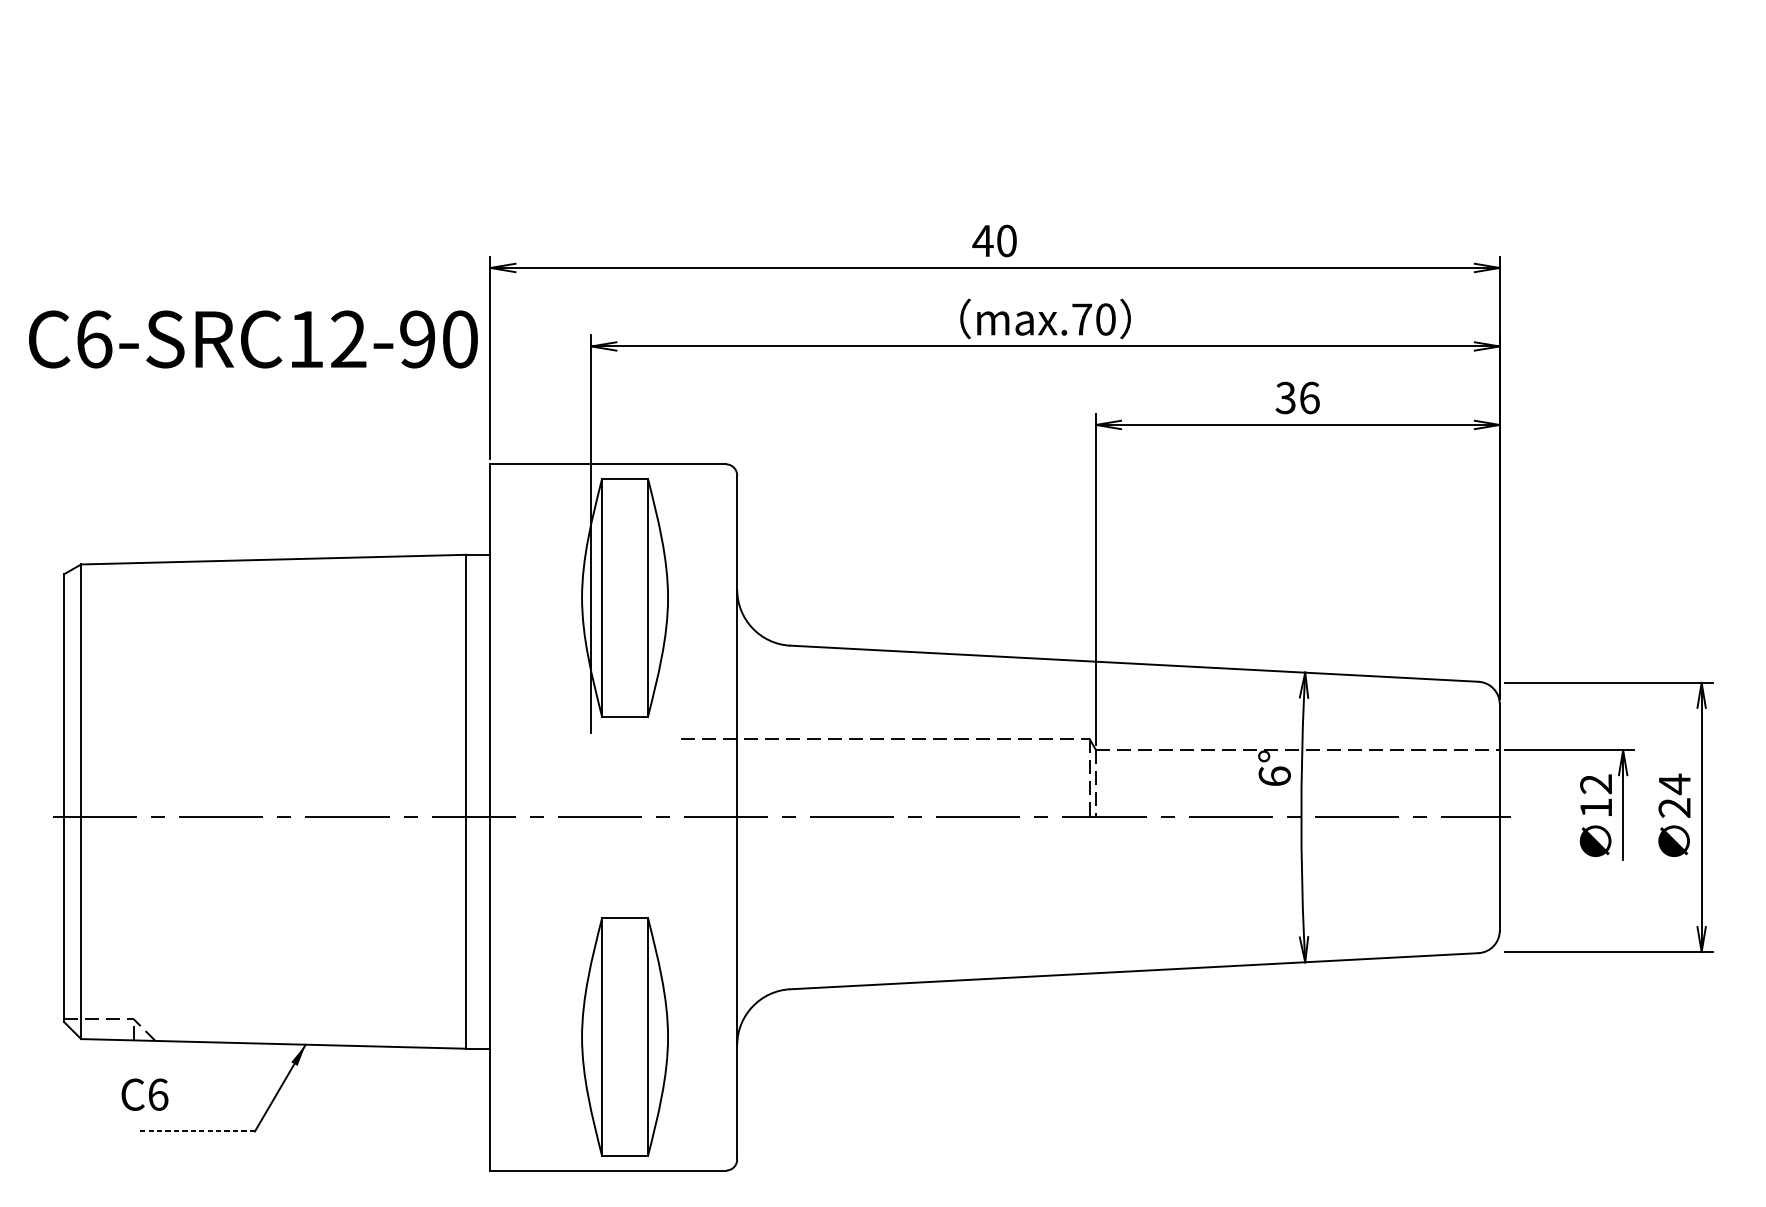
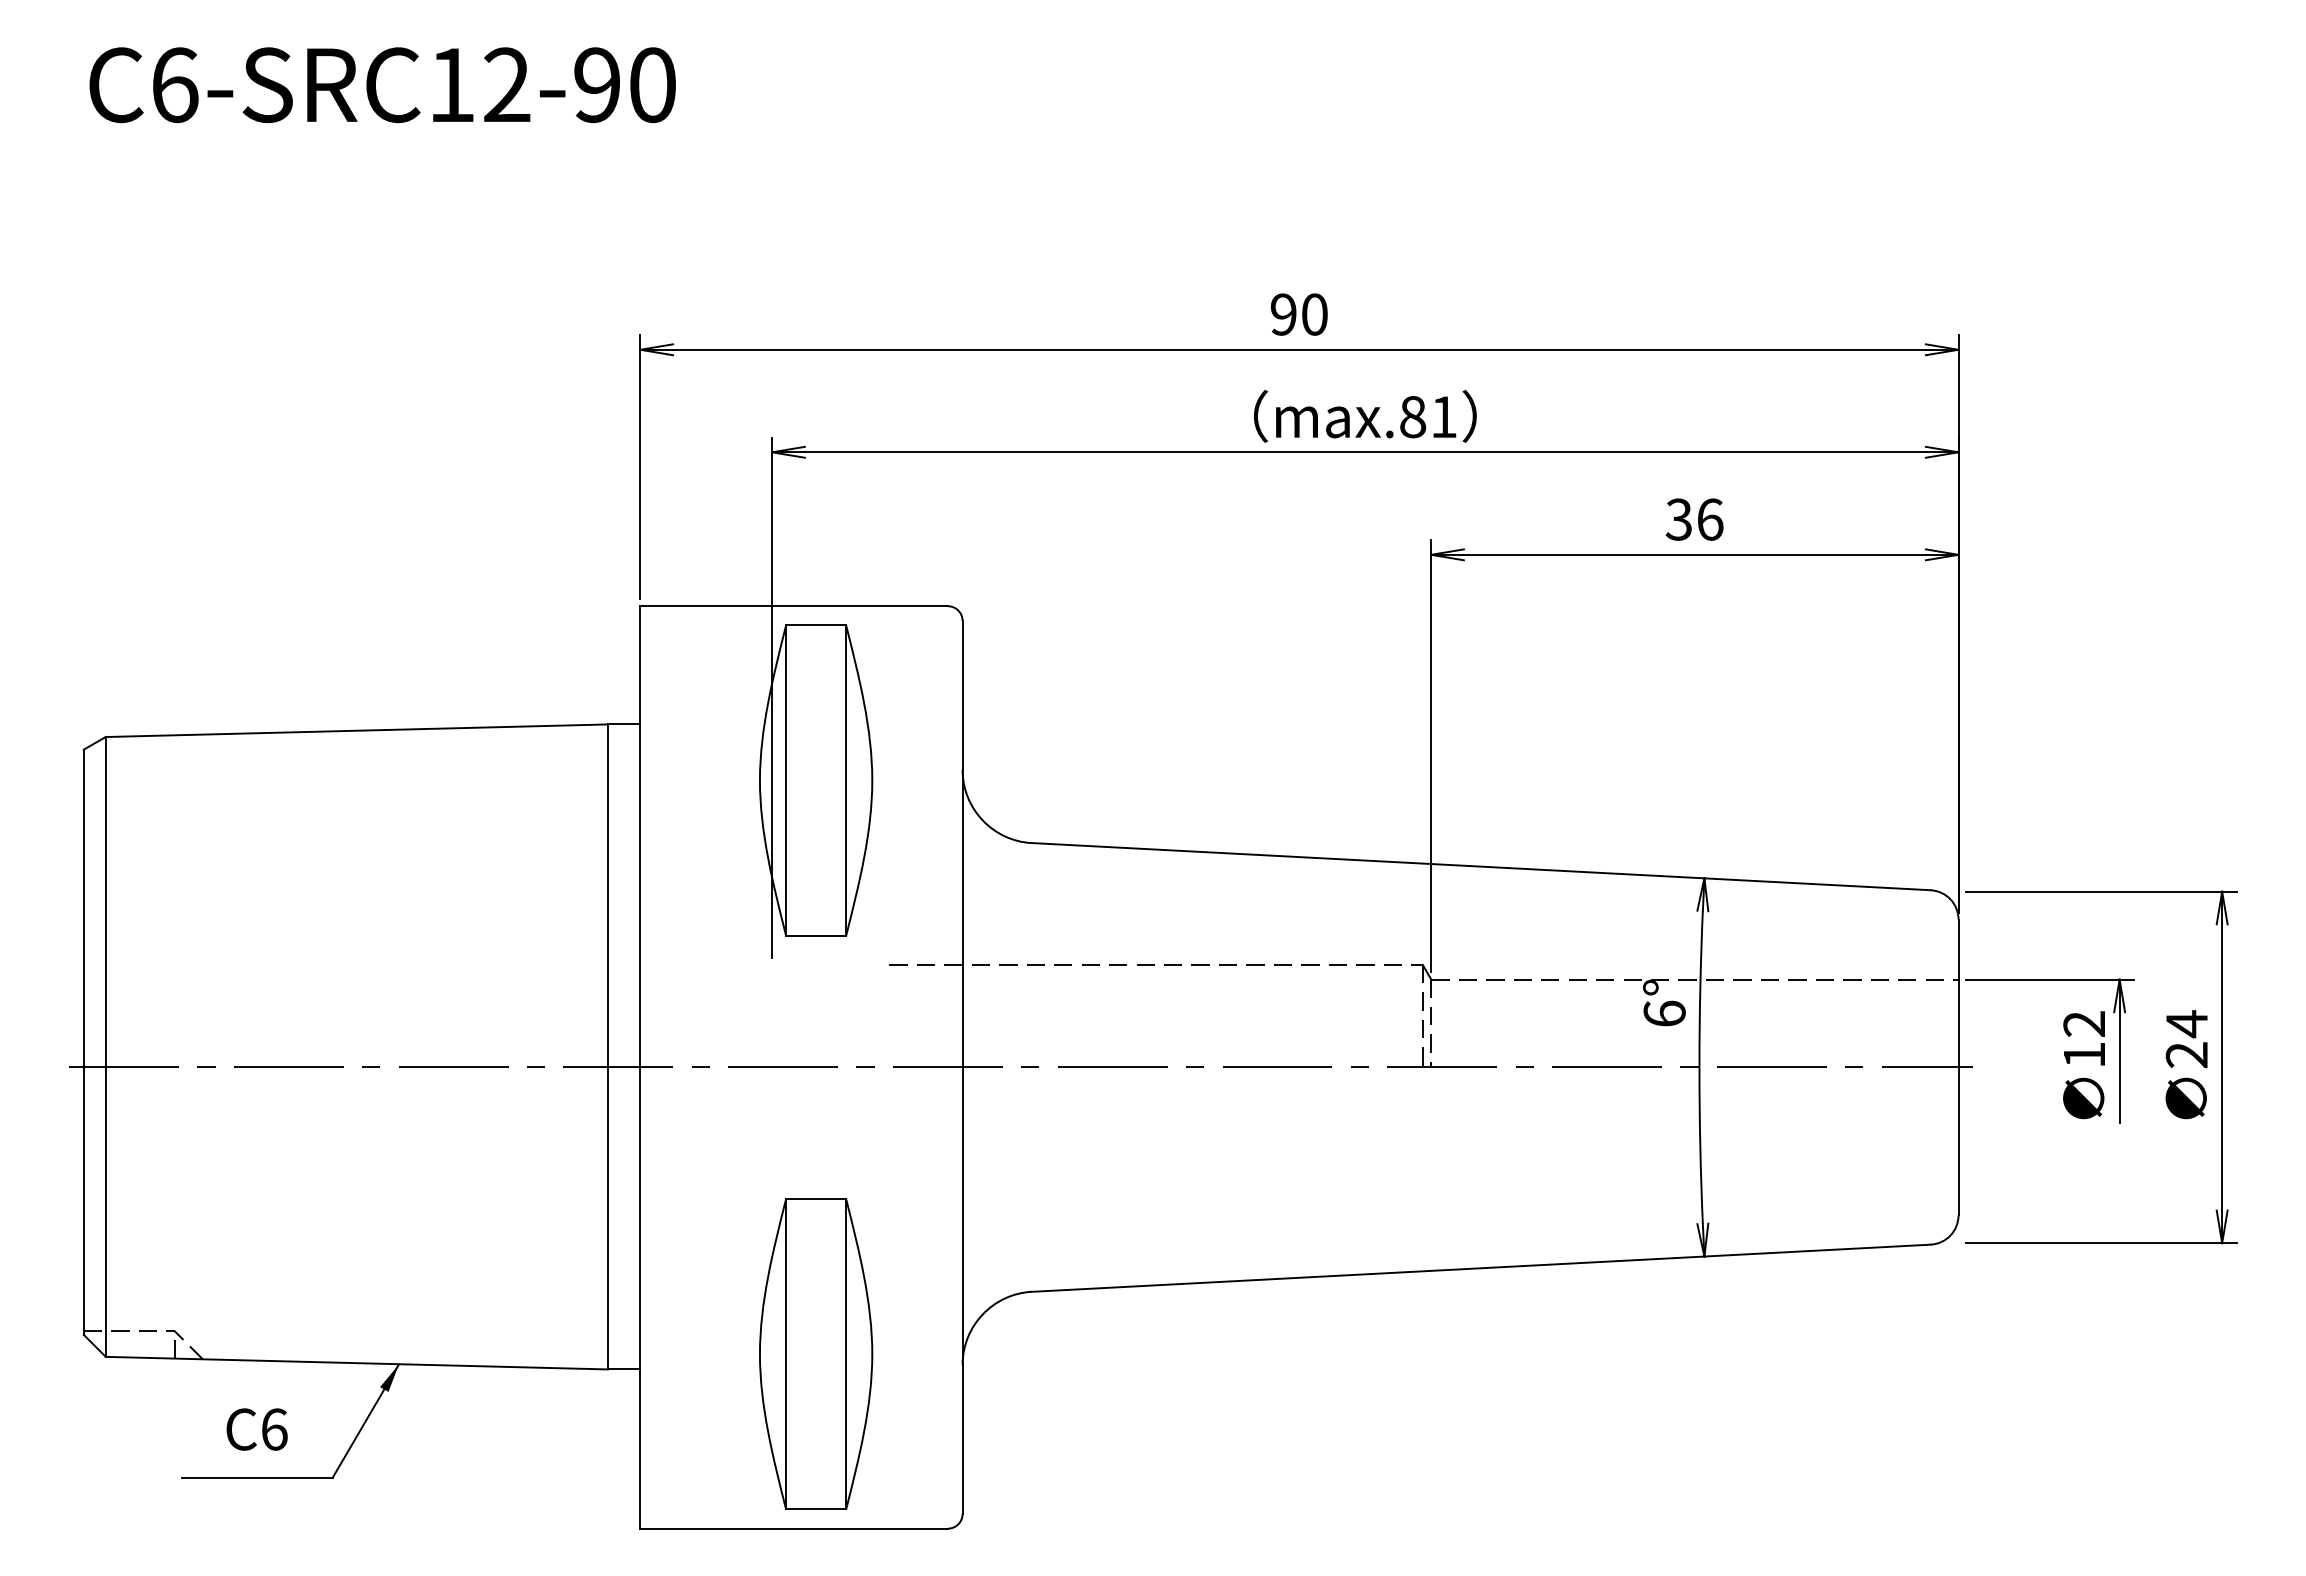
text: (982, 240) -> (1283, 314), 40 -> 90
text: (1093, 319) -> (1428, 417), max.70 -> max.81
text: (253, 339) -> (382, 85), moved
text: (144, 1094) -> (256, 1429), moved
line: (197, 1131) -> (257, 1477), dashed -> solid

